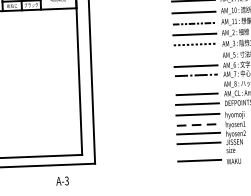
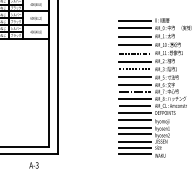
line: (194, 56) -> (134, 77), added
line: (195, 86) -> (134, 99), added
line: (198, 125) -> (135, 128), dashed -> solid
line: (198, 151) -> (134, 147), added

